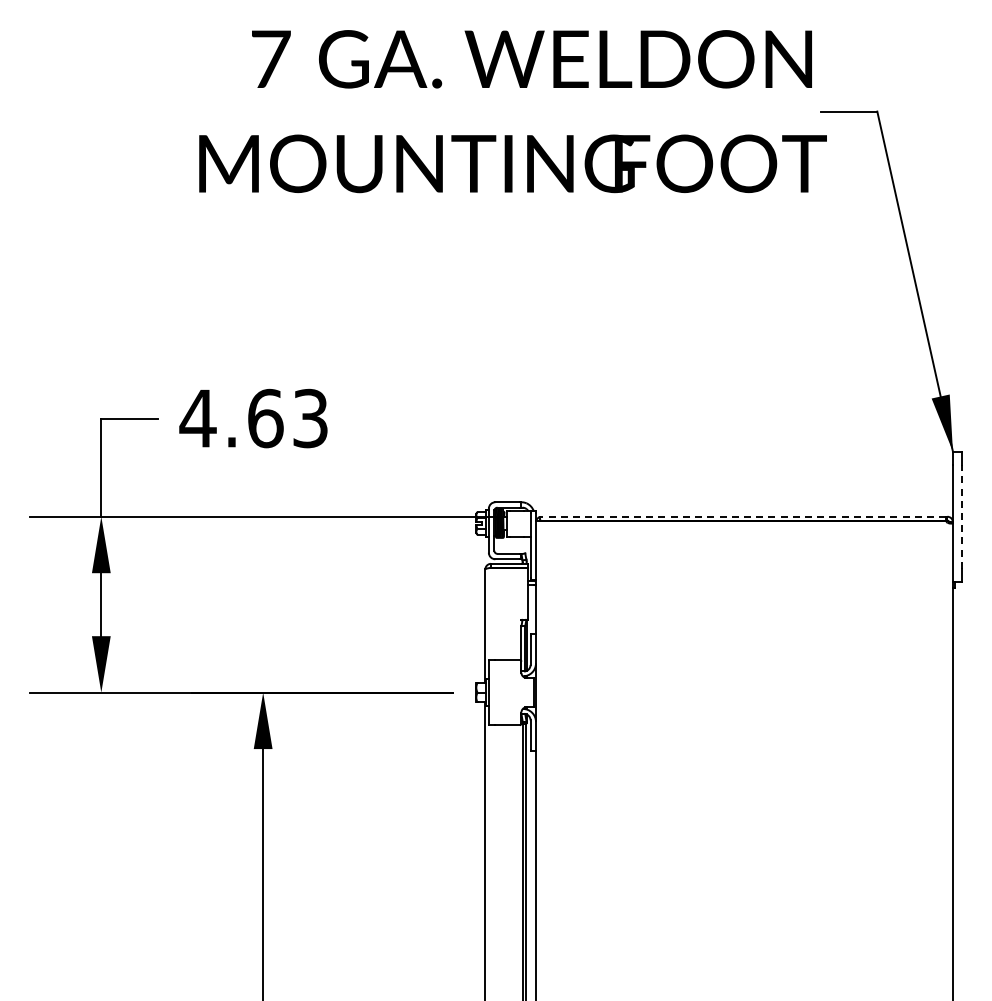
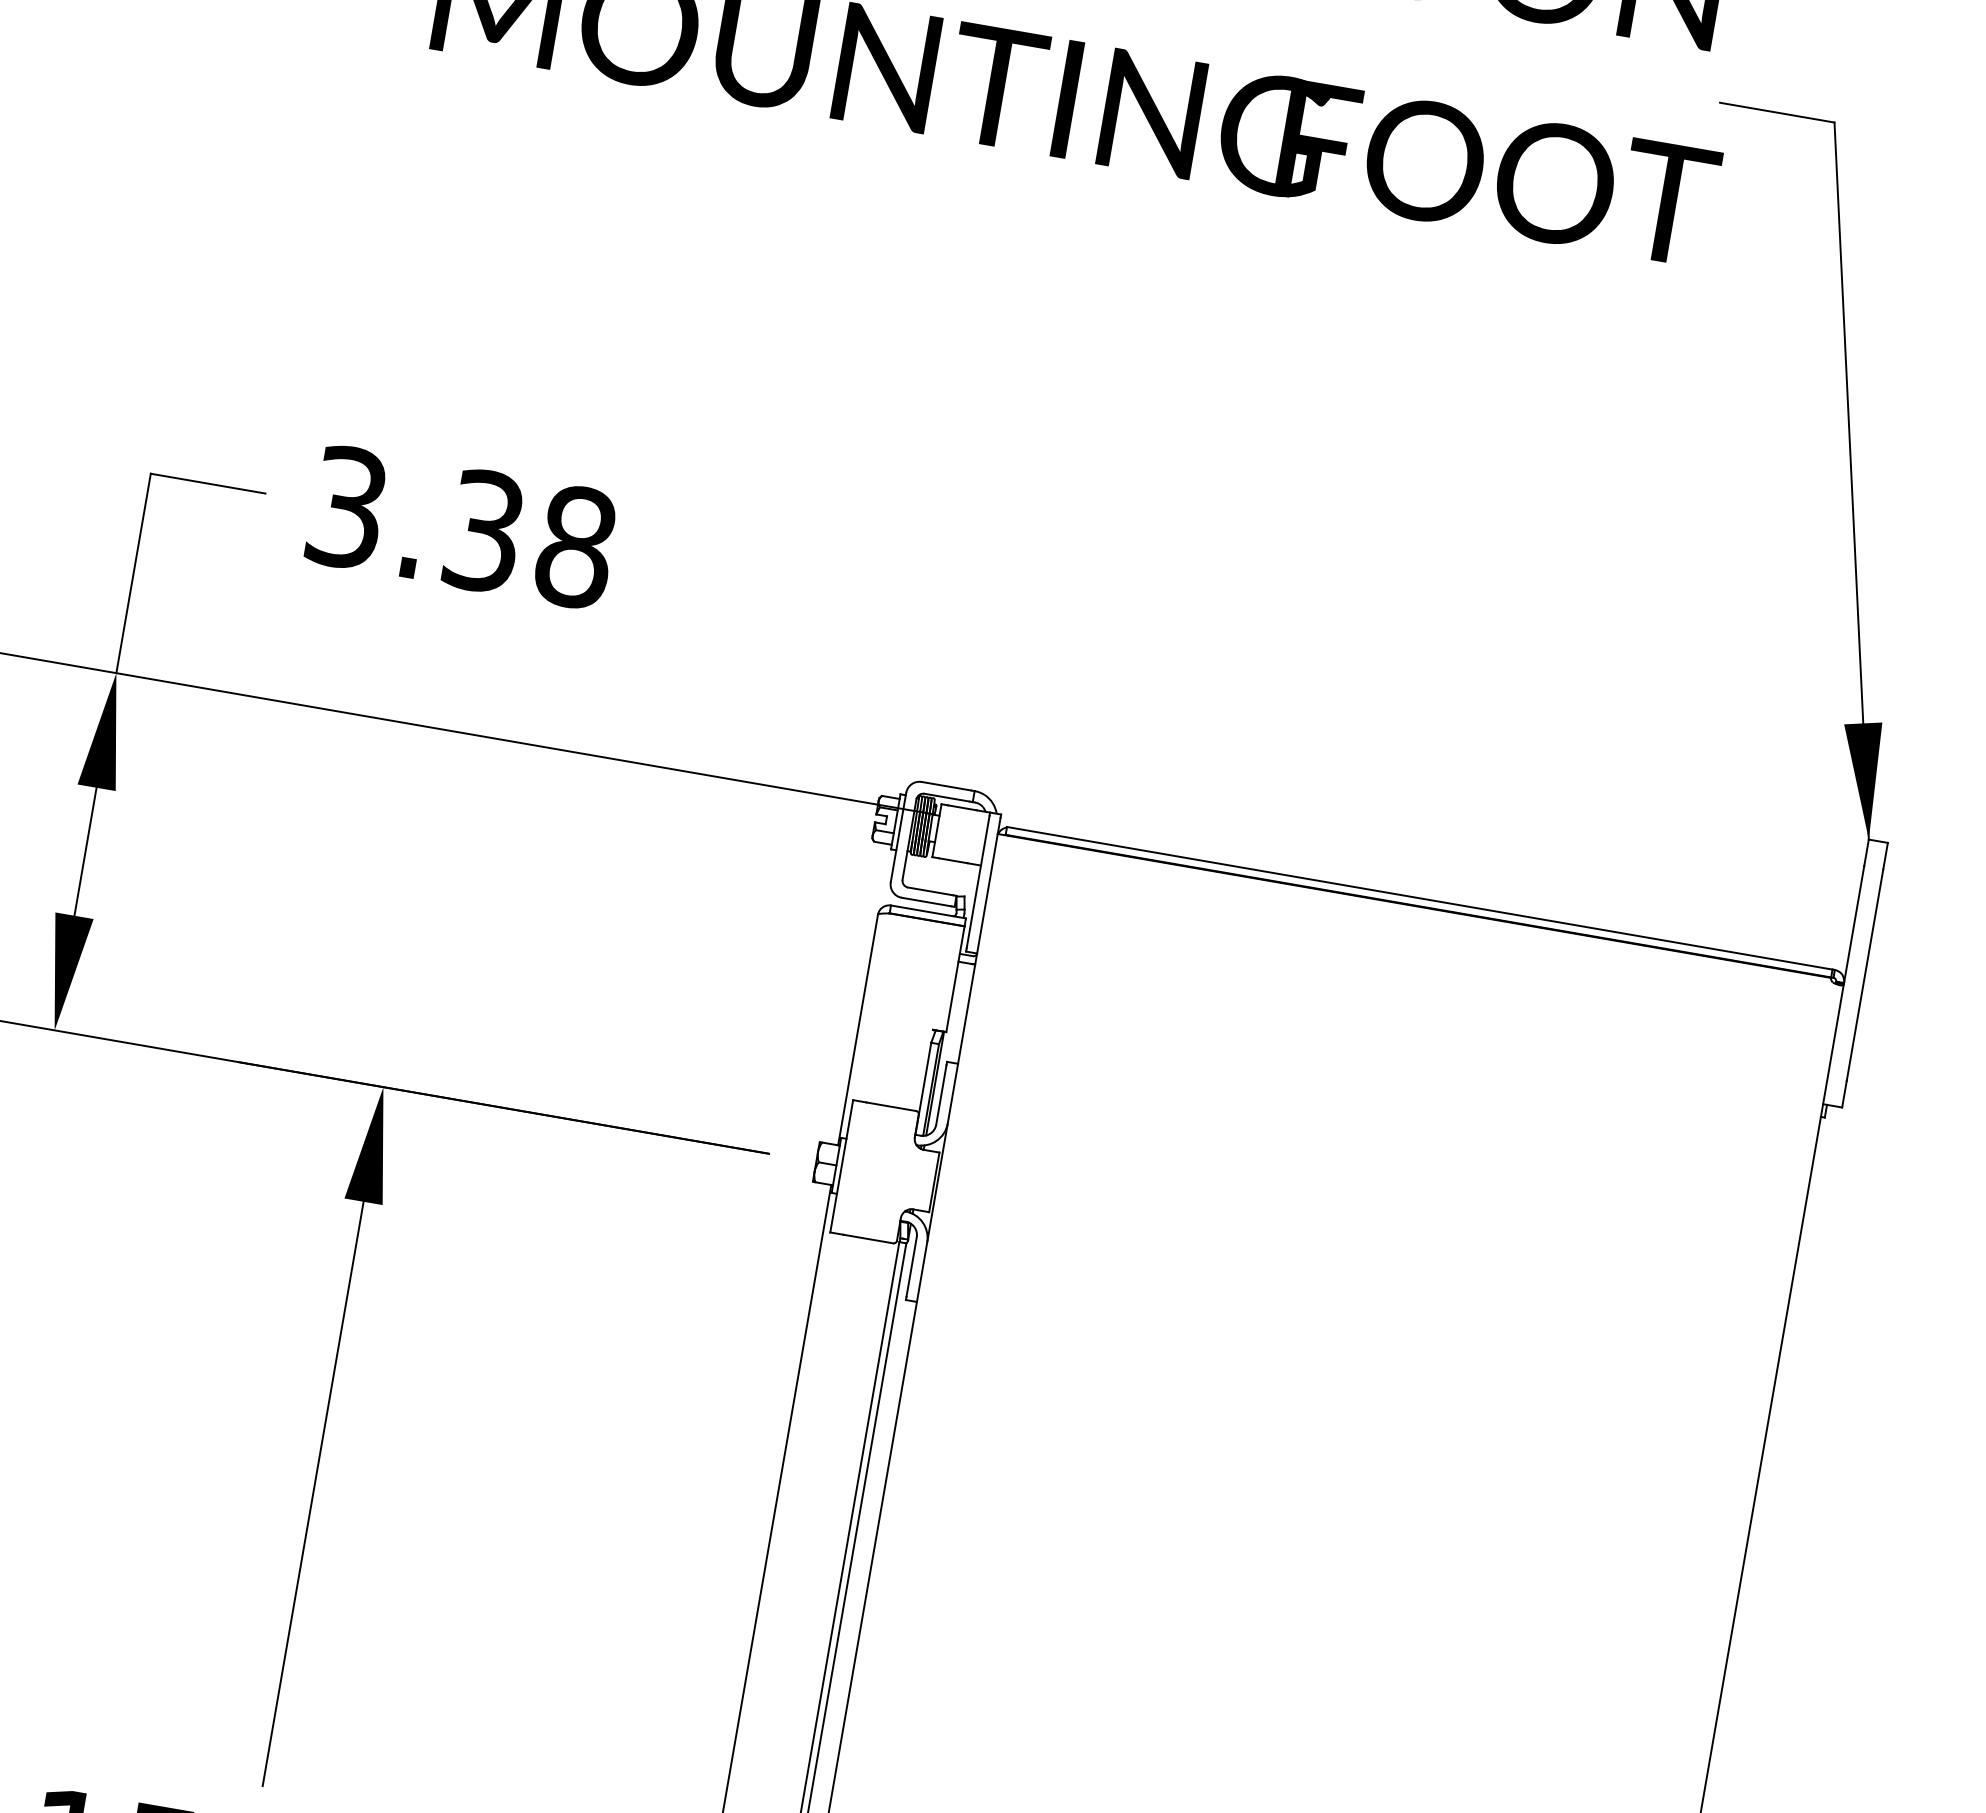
text: (253, 418) -> (459, 527), 4.63 -> 3.38
line: (742, 516) -> (1418, 897), dashed -> solid
line: (962, 516) -> (1865, 974), dashed -> solid

